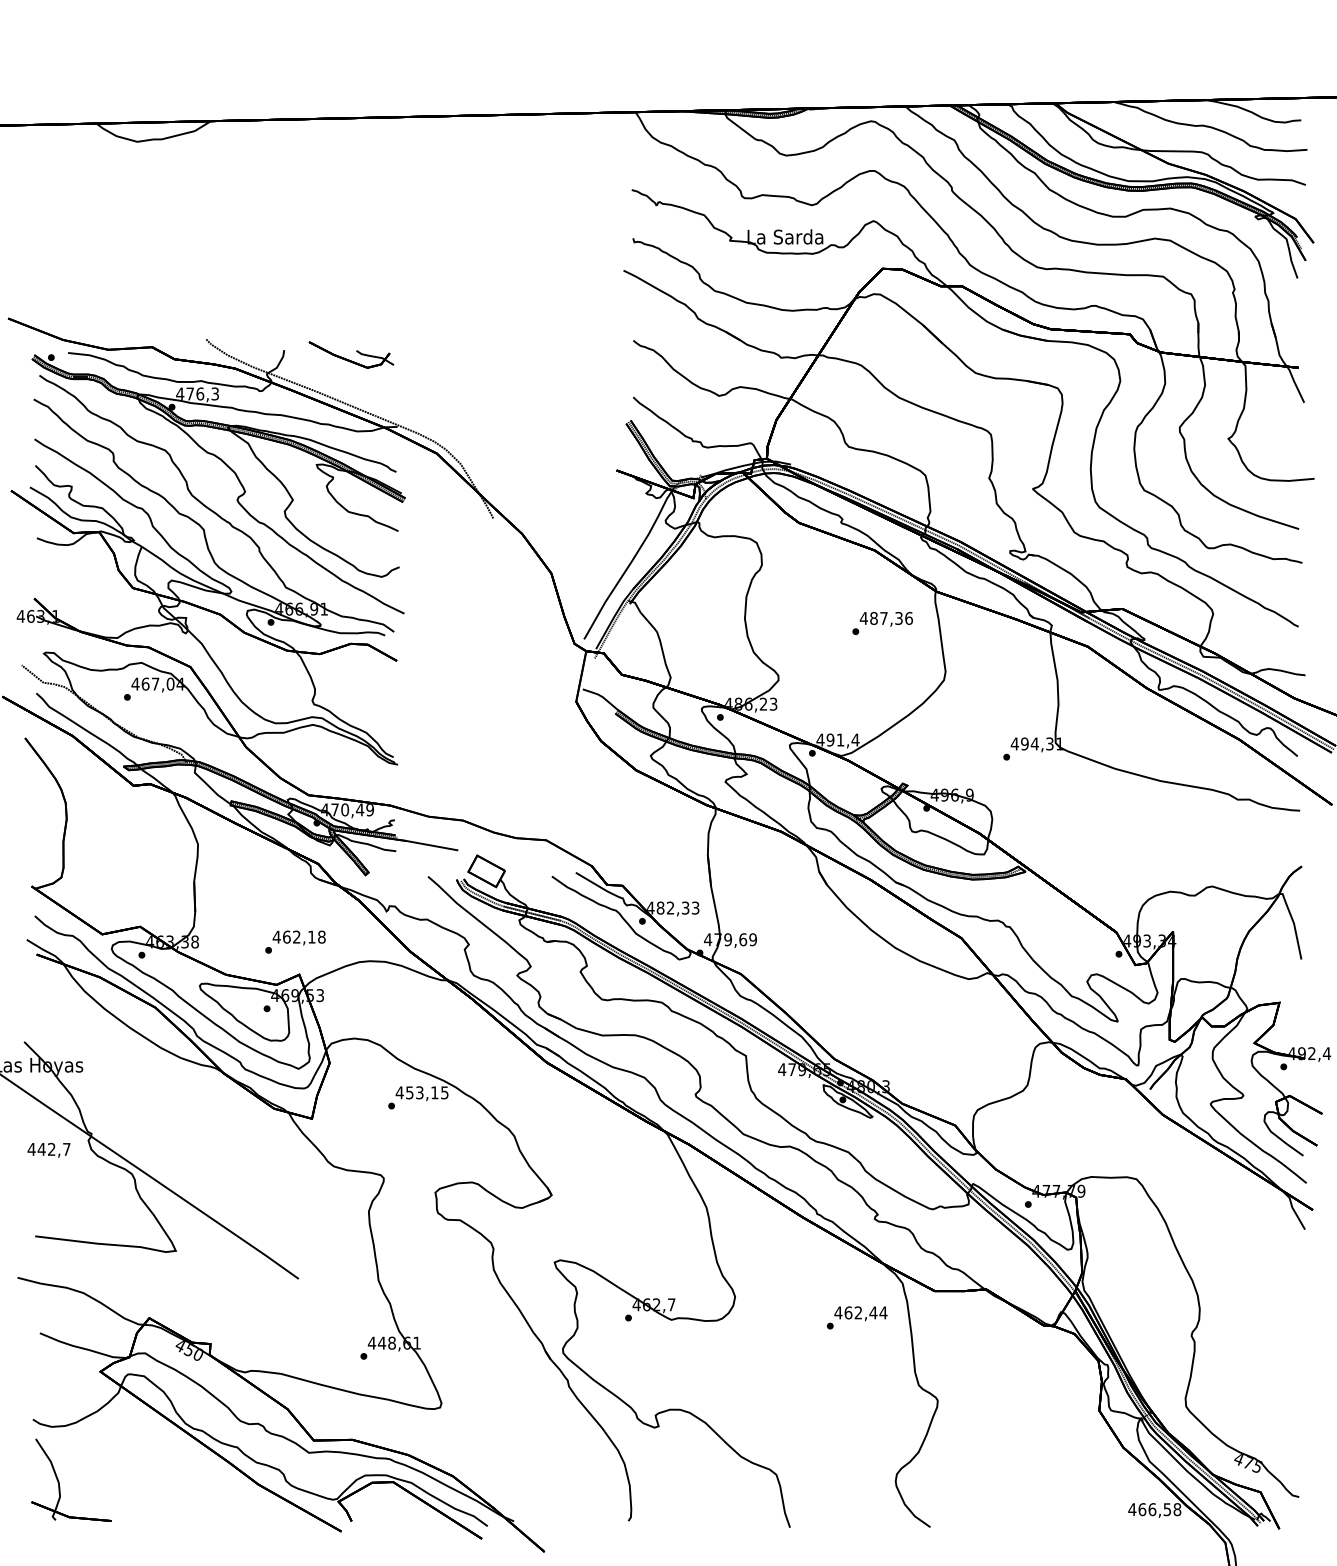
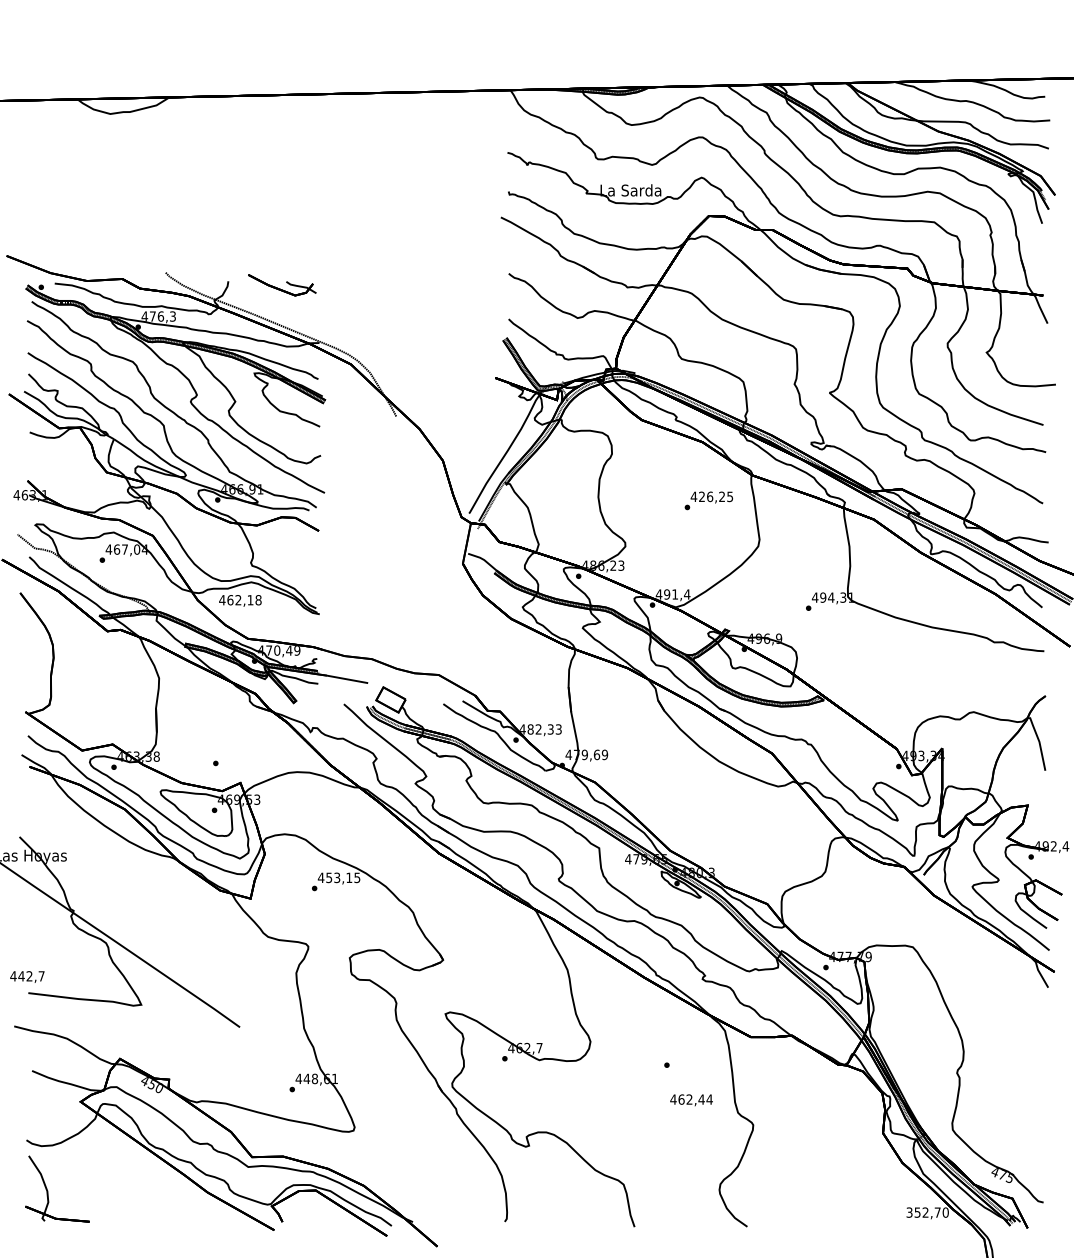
text: (891, 618) -> (716, 496), 487,36 -> 426,25
text: (298, 937) -> (239, 600), moved
text: (48, 1149) -> (26, 976), moved
text: (860, 1313) -> (691, 1100), moved
text: (1154, 1509) -> (927, 1212), 466,58 -> 352,70

